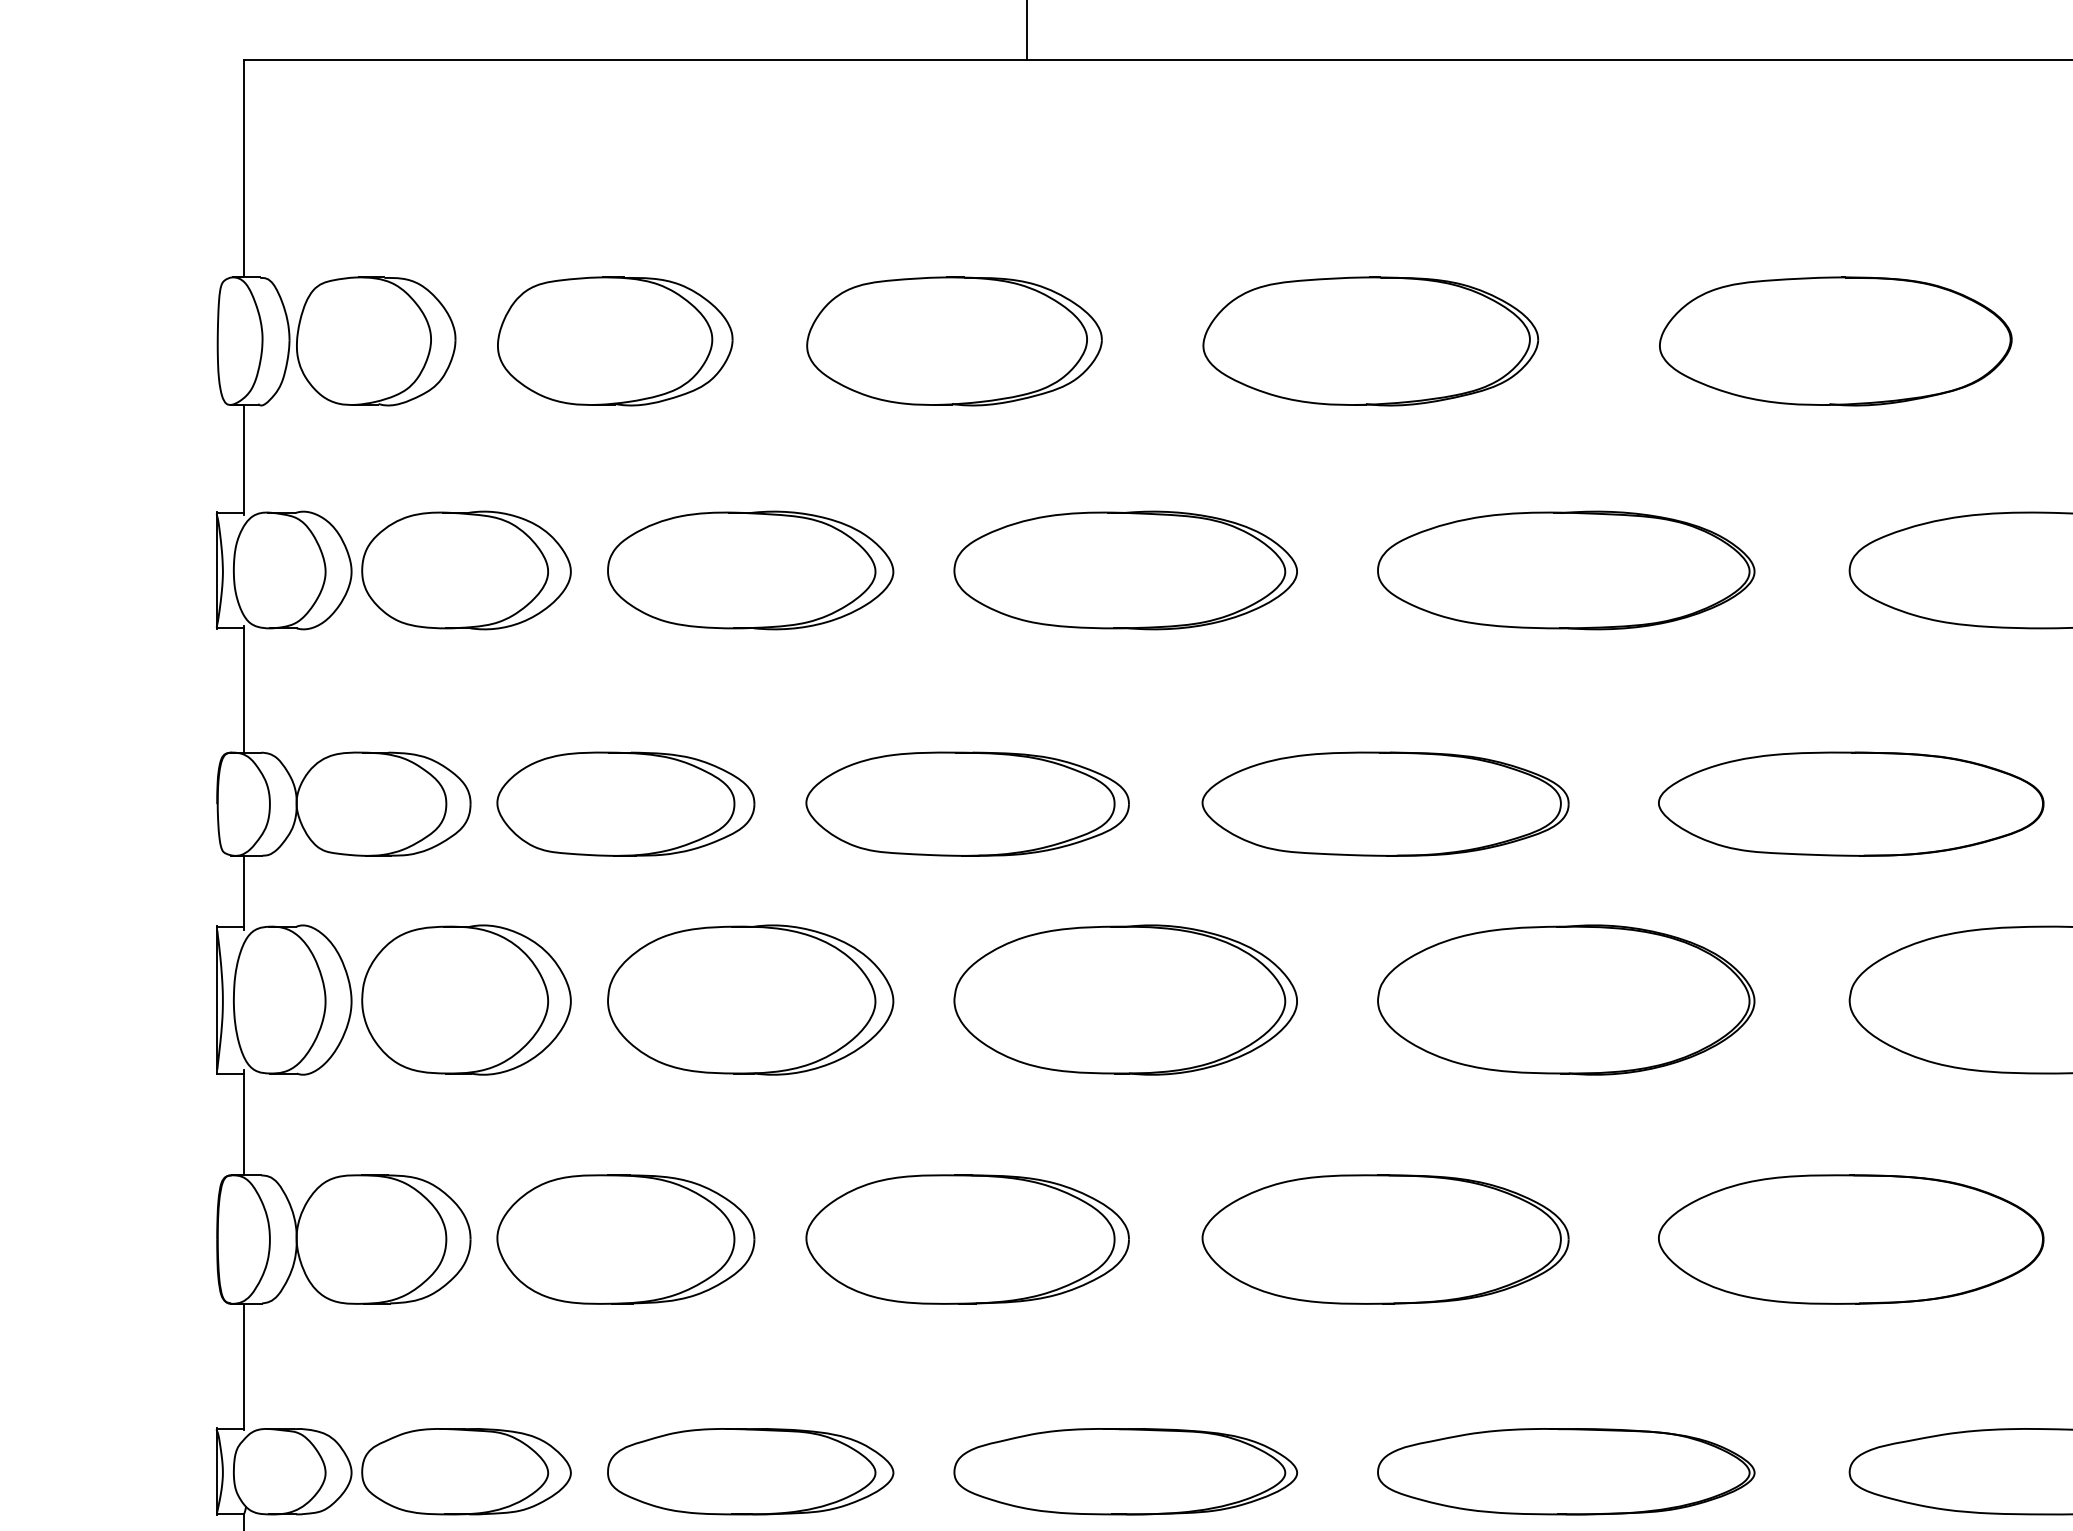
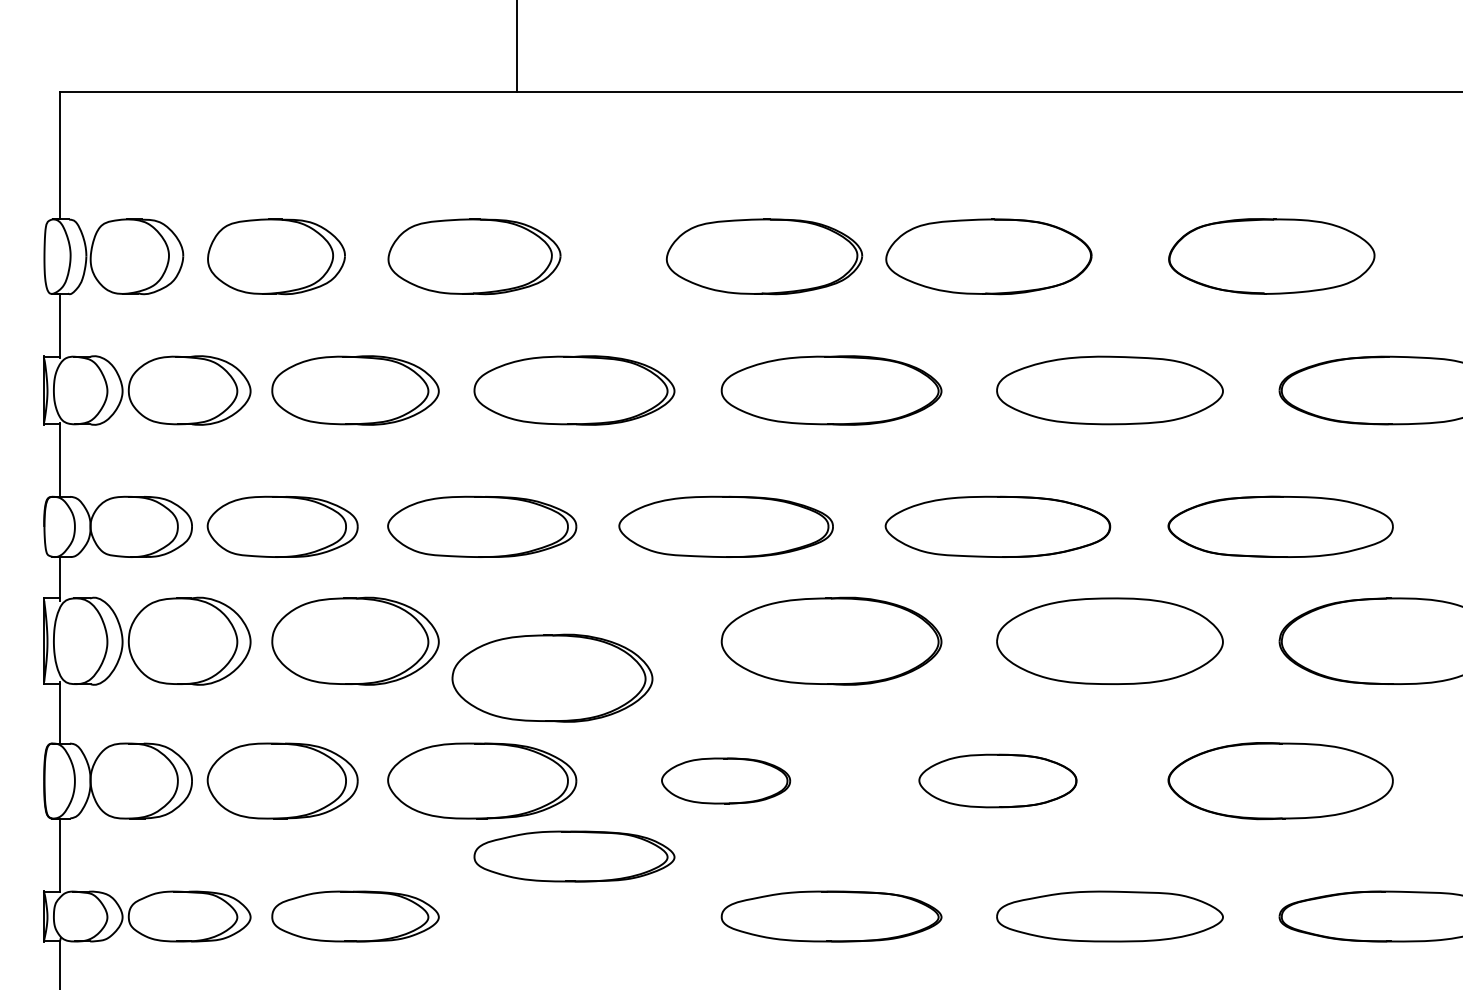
part: (1370, 340) -> (764, 256), moved
part: (1125, 998) -> (552, 677), moved
part: (1384, 1238) -> (725, 780), size x0.6
part: (1850, 1238) -> (997, 780), size x0.7
part: (1125, 1471) -> (574, 856), moved

